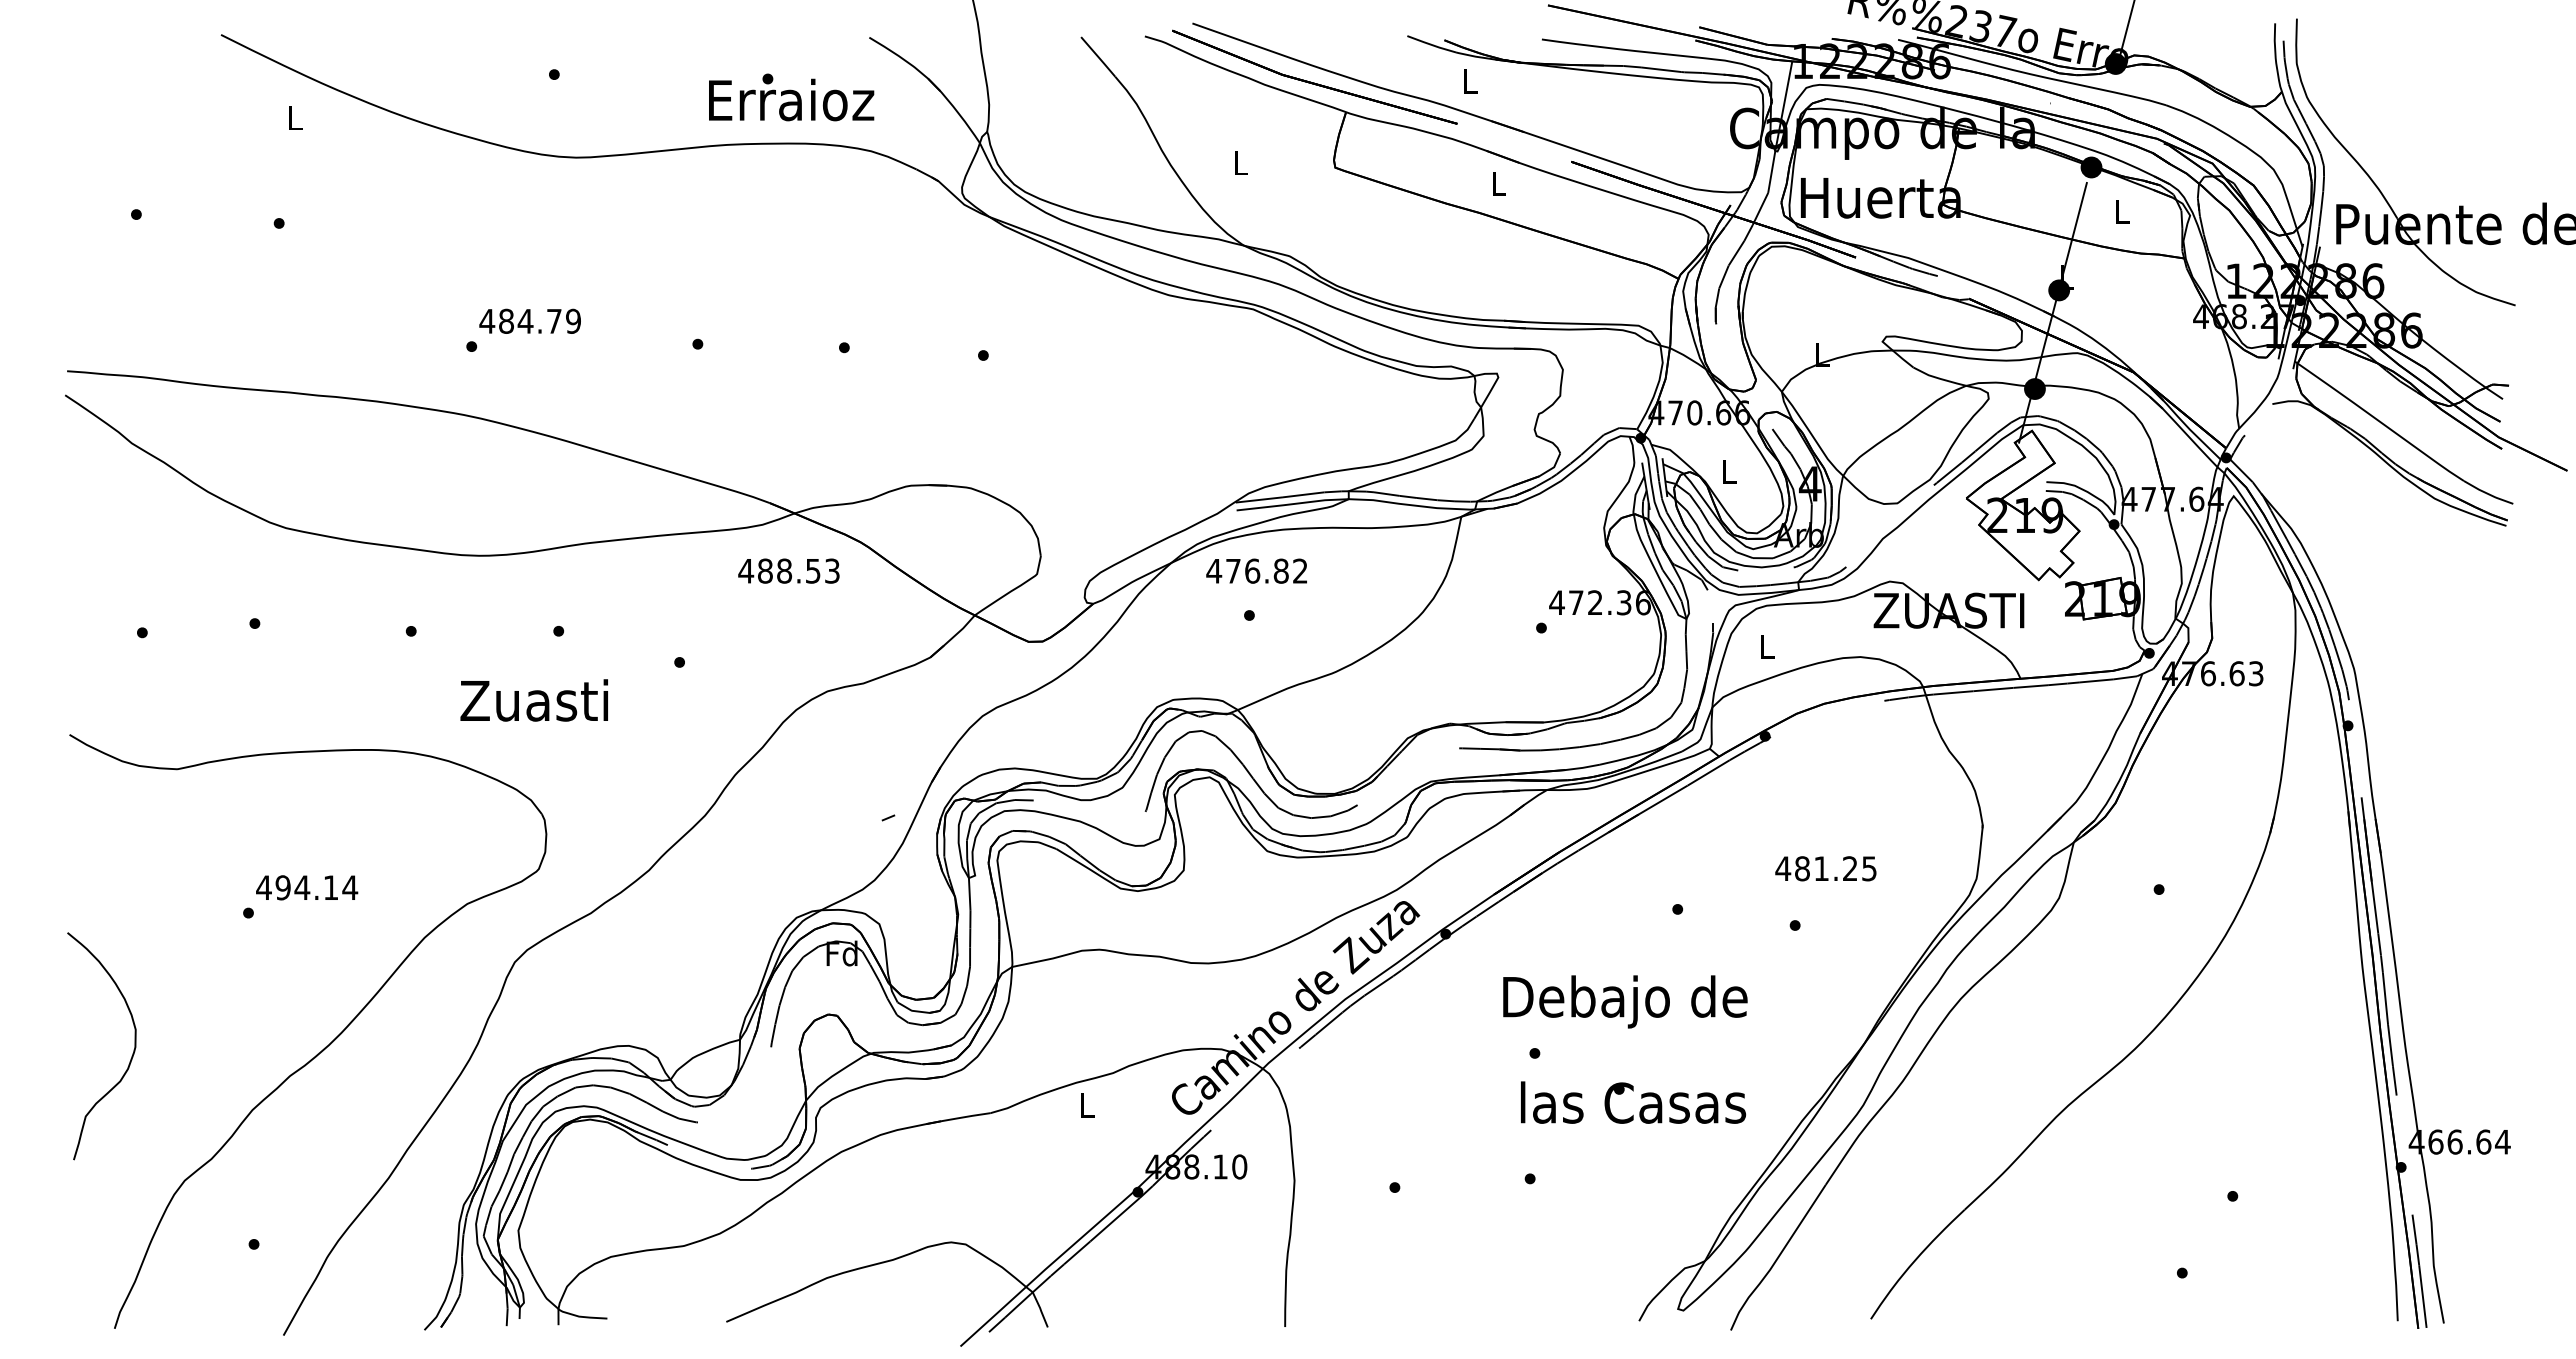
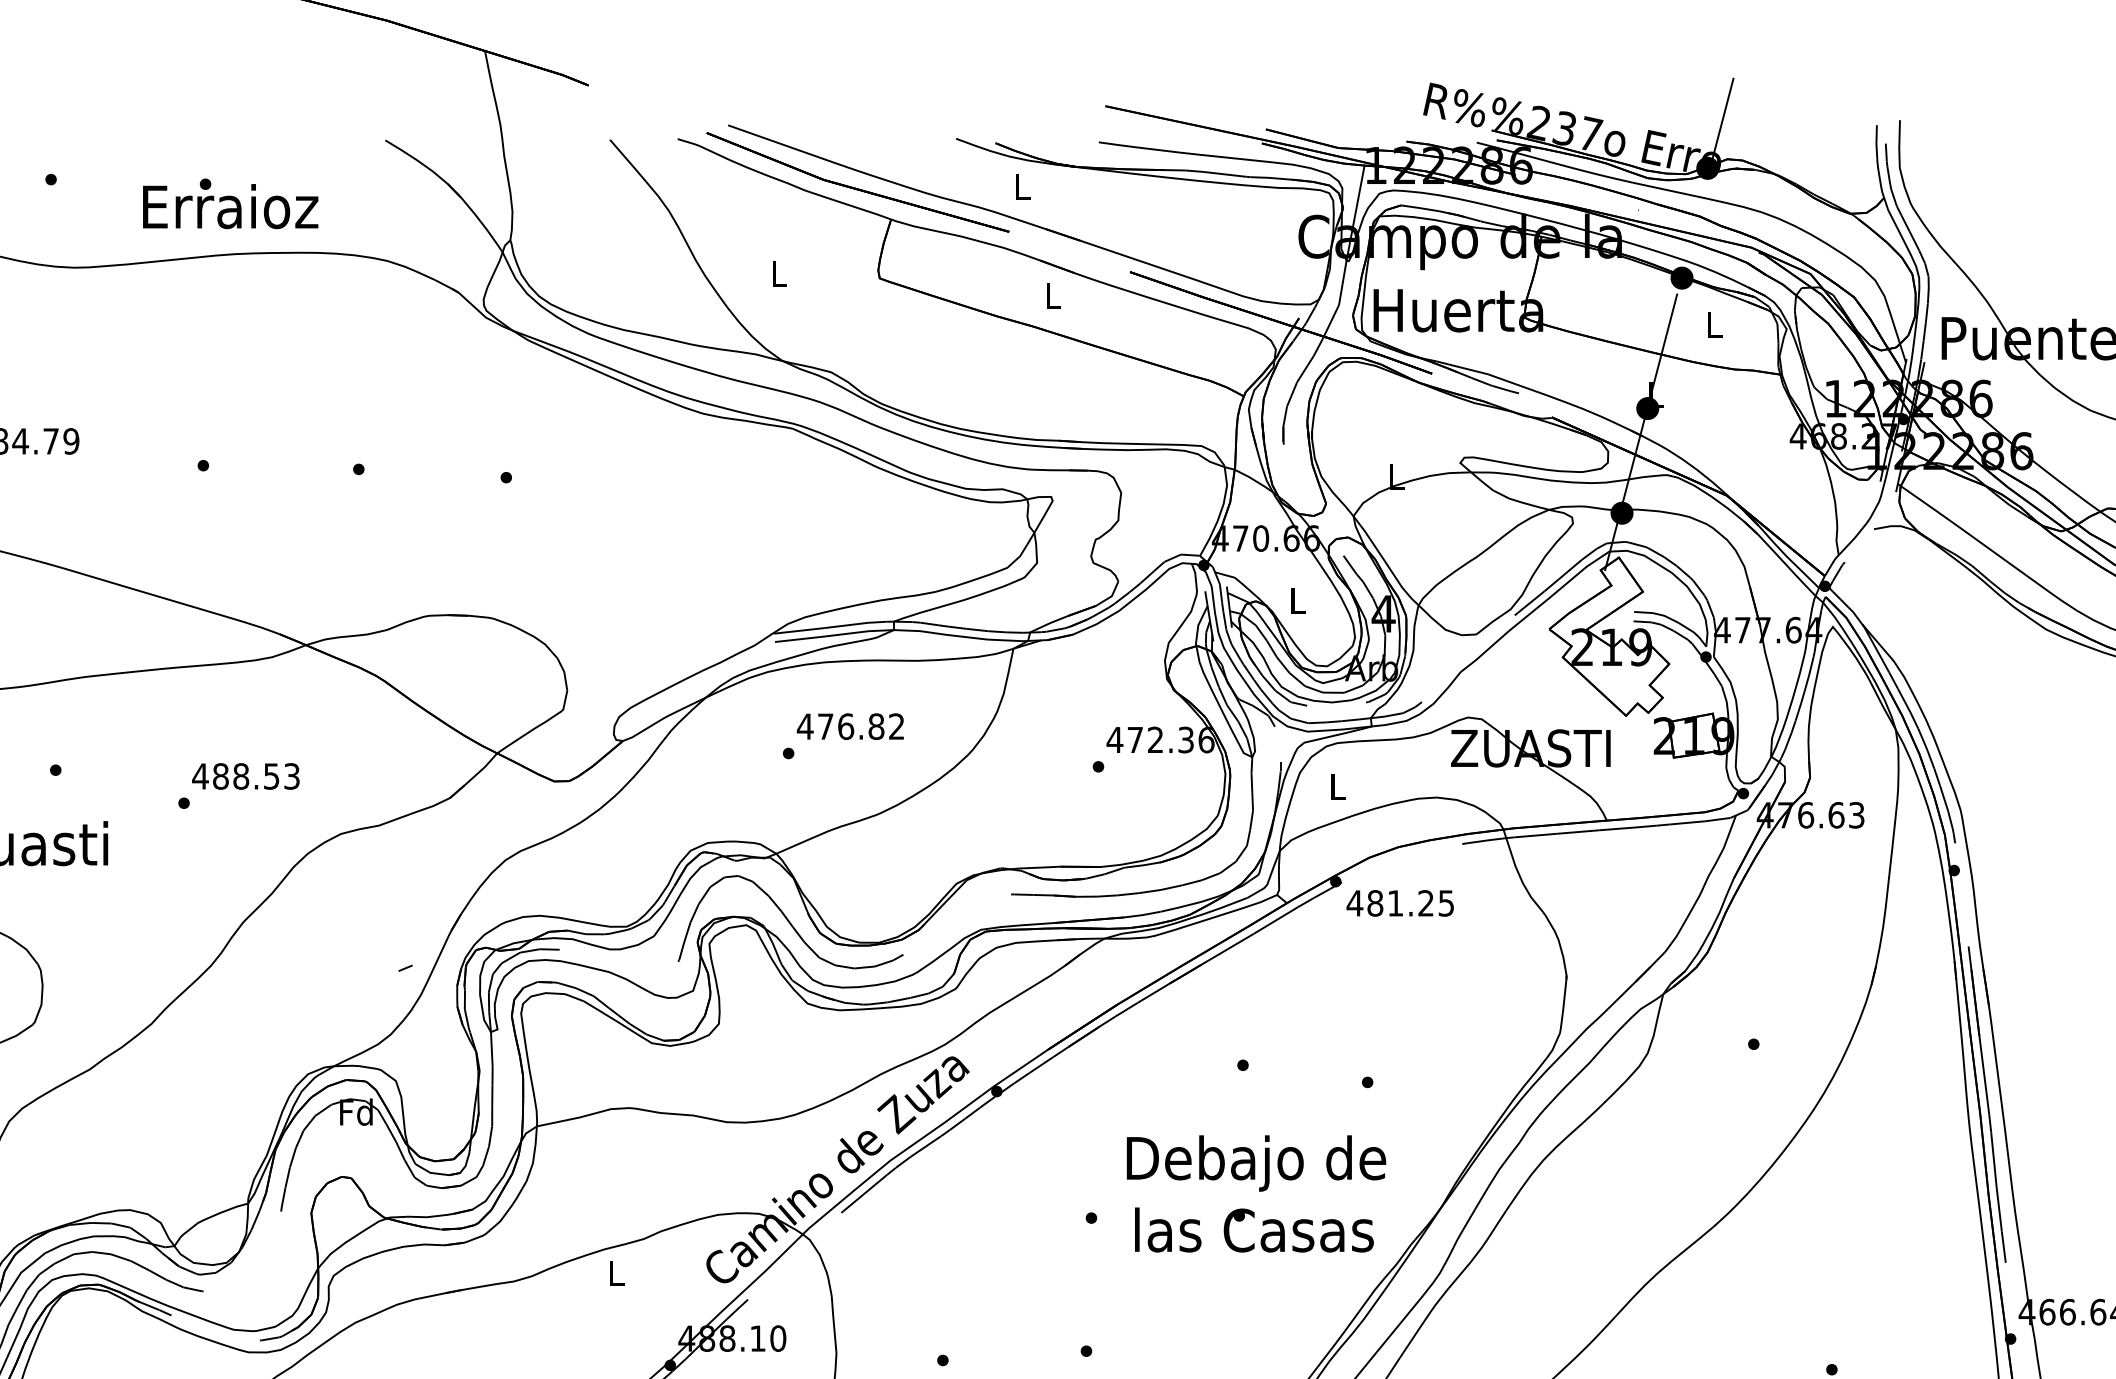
text: (791, 97) -> (230, 203), moved
text: (788, 570) -> (245, 775), moved
text: (1256, 570) -> (850, 725), moved
text: (1825, 868) -> (1399, 903), moved
text: (1625, 1001) -> (1256, 1163), moved
text: (1633, 1102) -> (1254, 1229), moved

